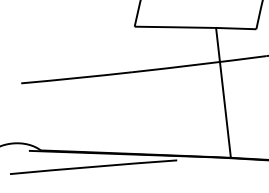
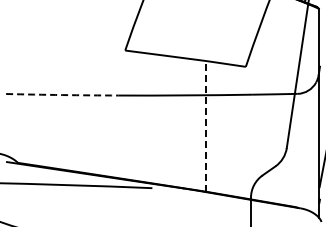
arc: (77, 78) -> (62, 95), solid -> dashed
line: (222, 92) -> (205, 125), solid -> dashed

